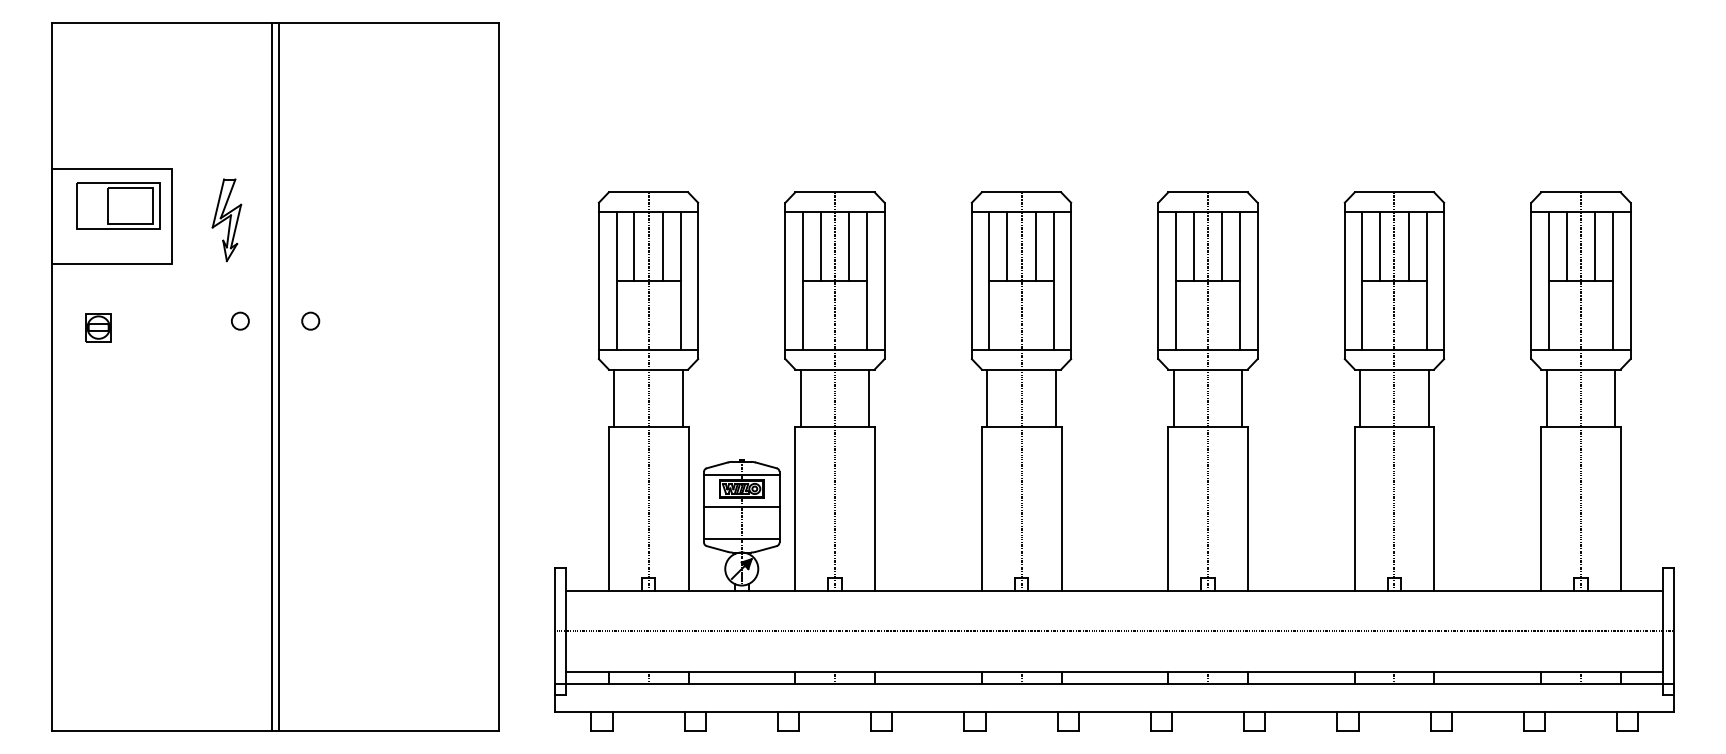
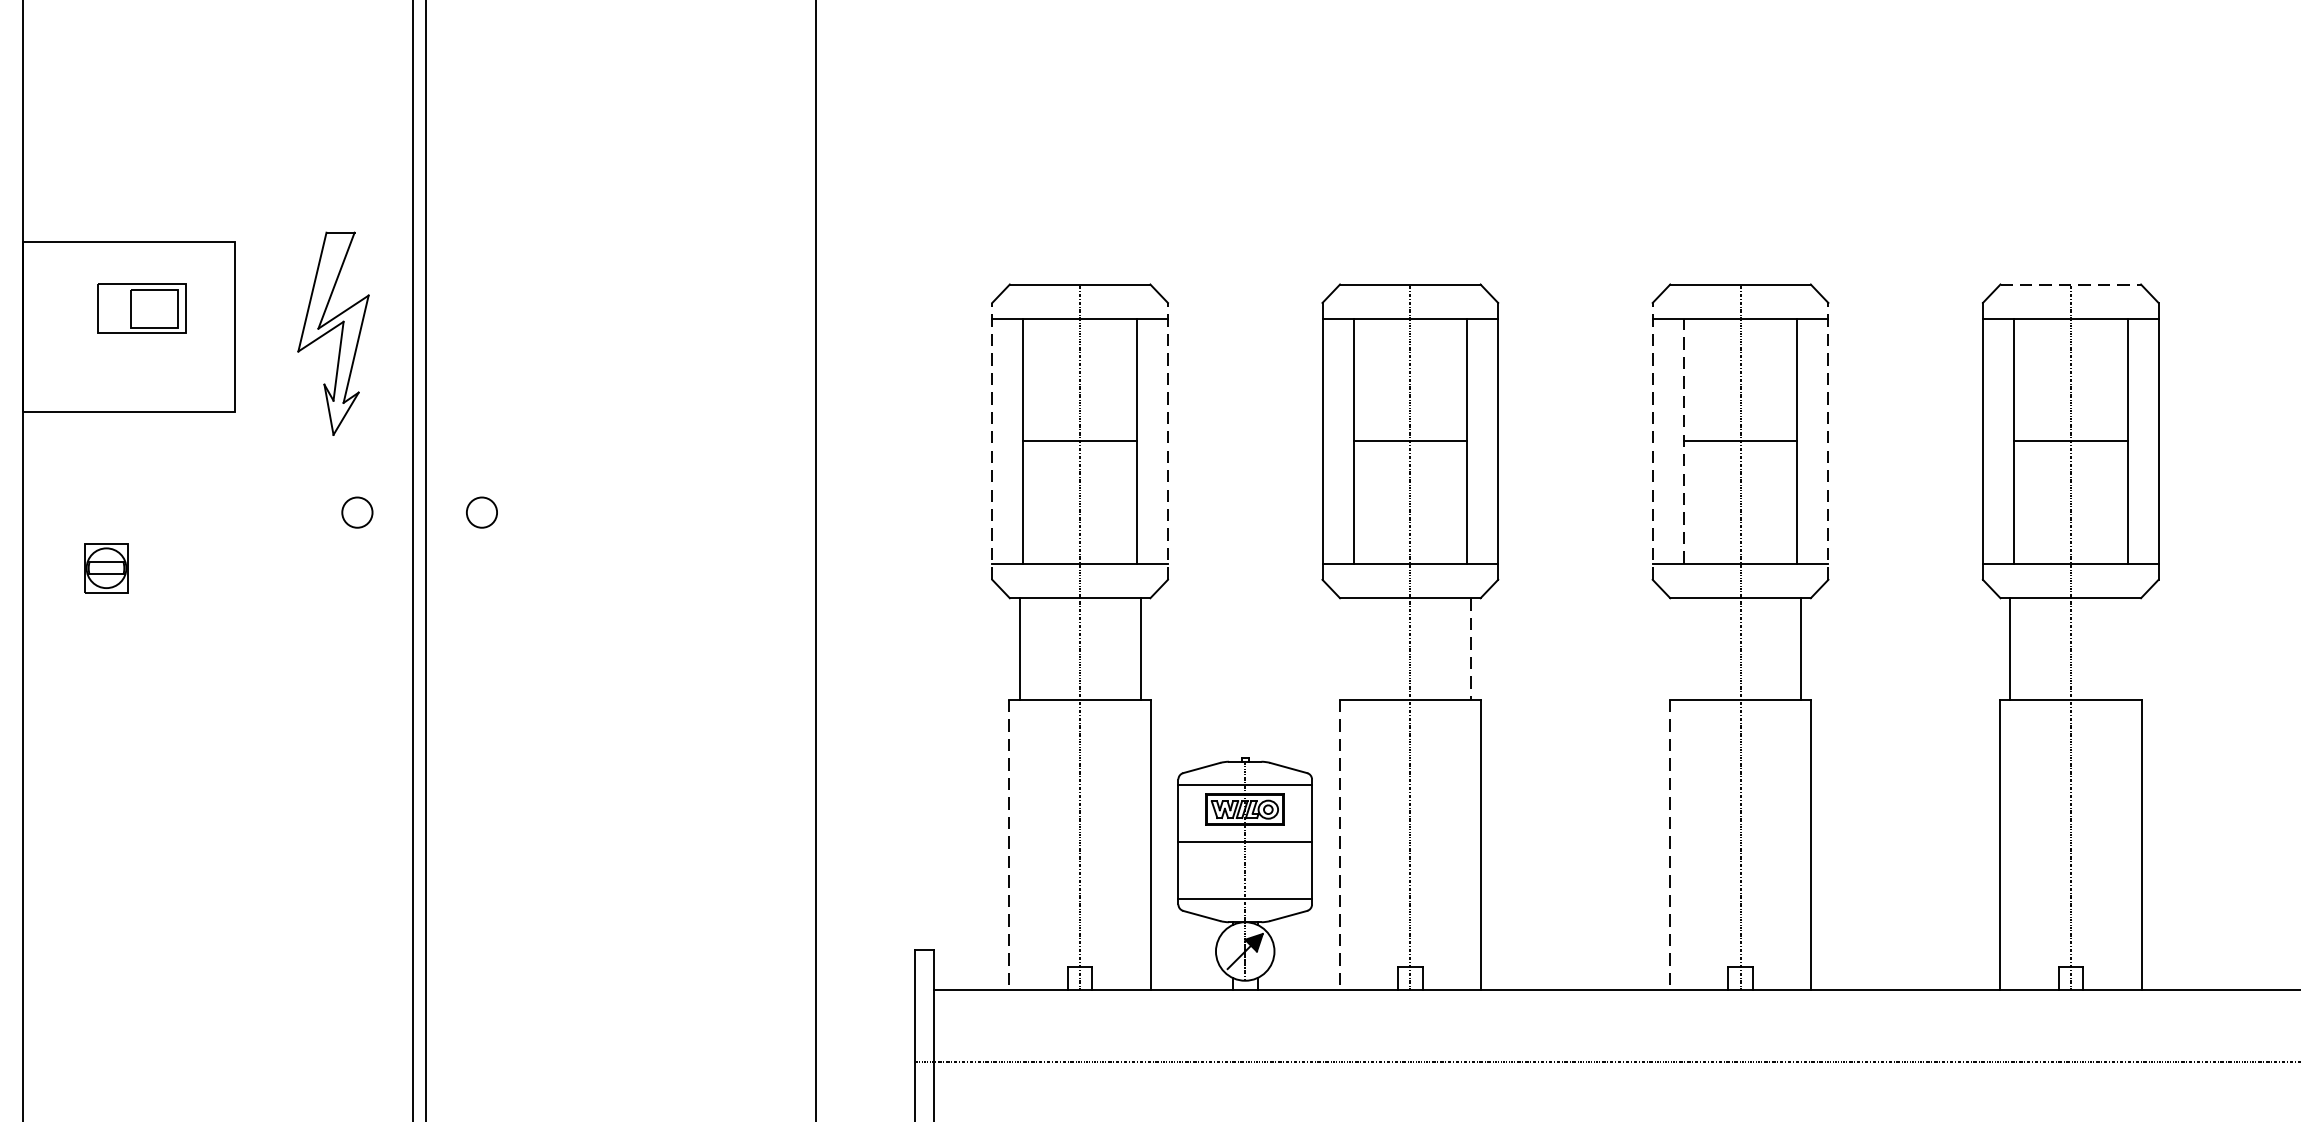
line: (1208, 192) -> (2071, 284), solid -> dashed
part: (118, 205) -> (141, 307), size x0.6
part: (226, 220) -> (332, 334), size x1.4
line: (634, 245) -> (1055, 378), removed
line: (662, 245) -> (1104, 378), removed
line: (820, 245) -> (1384, 378), removed
line: (849, 245) -> (1435, 378), removed
line: (1007, 245) -> (1715, 378), removed
line: (1035, 245) -> (1765, 378), removed
line: (1193, 245) -> (2045, 378), removed
line: (1222, 245) -> (2096, 378), removed
line: (598, 280) -> (991, 440), solid -> dashed
line: (698, 280) -> (1168, 440), solid -> dashed
line: (971, 280) -> (1651, 440), solid -> dashed
line: (989, 280) -> (1683, 440), solid -> dashed
line: (1071, 280) -> (1829, 440), solid -> dashed
part: (98, 327) -> (106, 568), moved
line: (800, 398) -> (1349, 649), removed
line: (869, 398) -> (1471, 649), solid -> dashed
line: (987, 398) -> (1680, 649), removed
line: (1242, 398) -> (2131, 649), removed
line: (608, 508) -> (1009, 844), solid -> dashed
line: (795, 508) -> (1340, 844), solid -> dashed
line: (981, 508) -> (1669, 844), solid -> dashed

